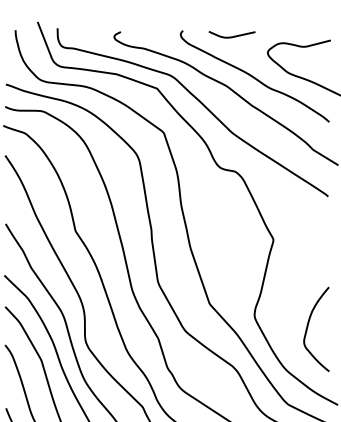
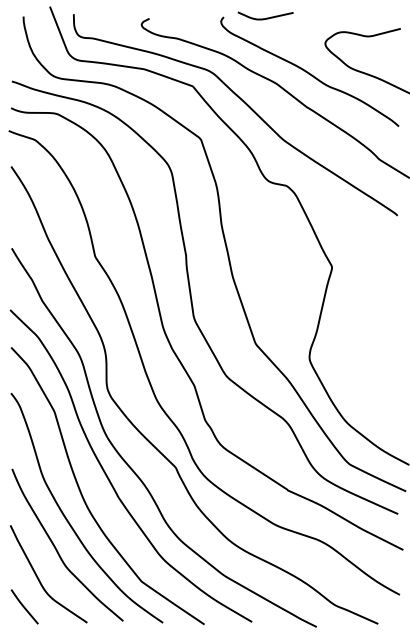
curve: (232, 36) -> (266, 17), moved
curve: (308, 328) -> (373, 373), removed

